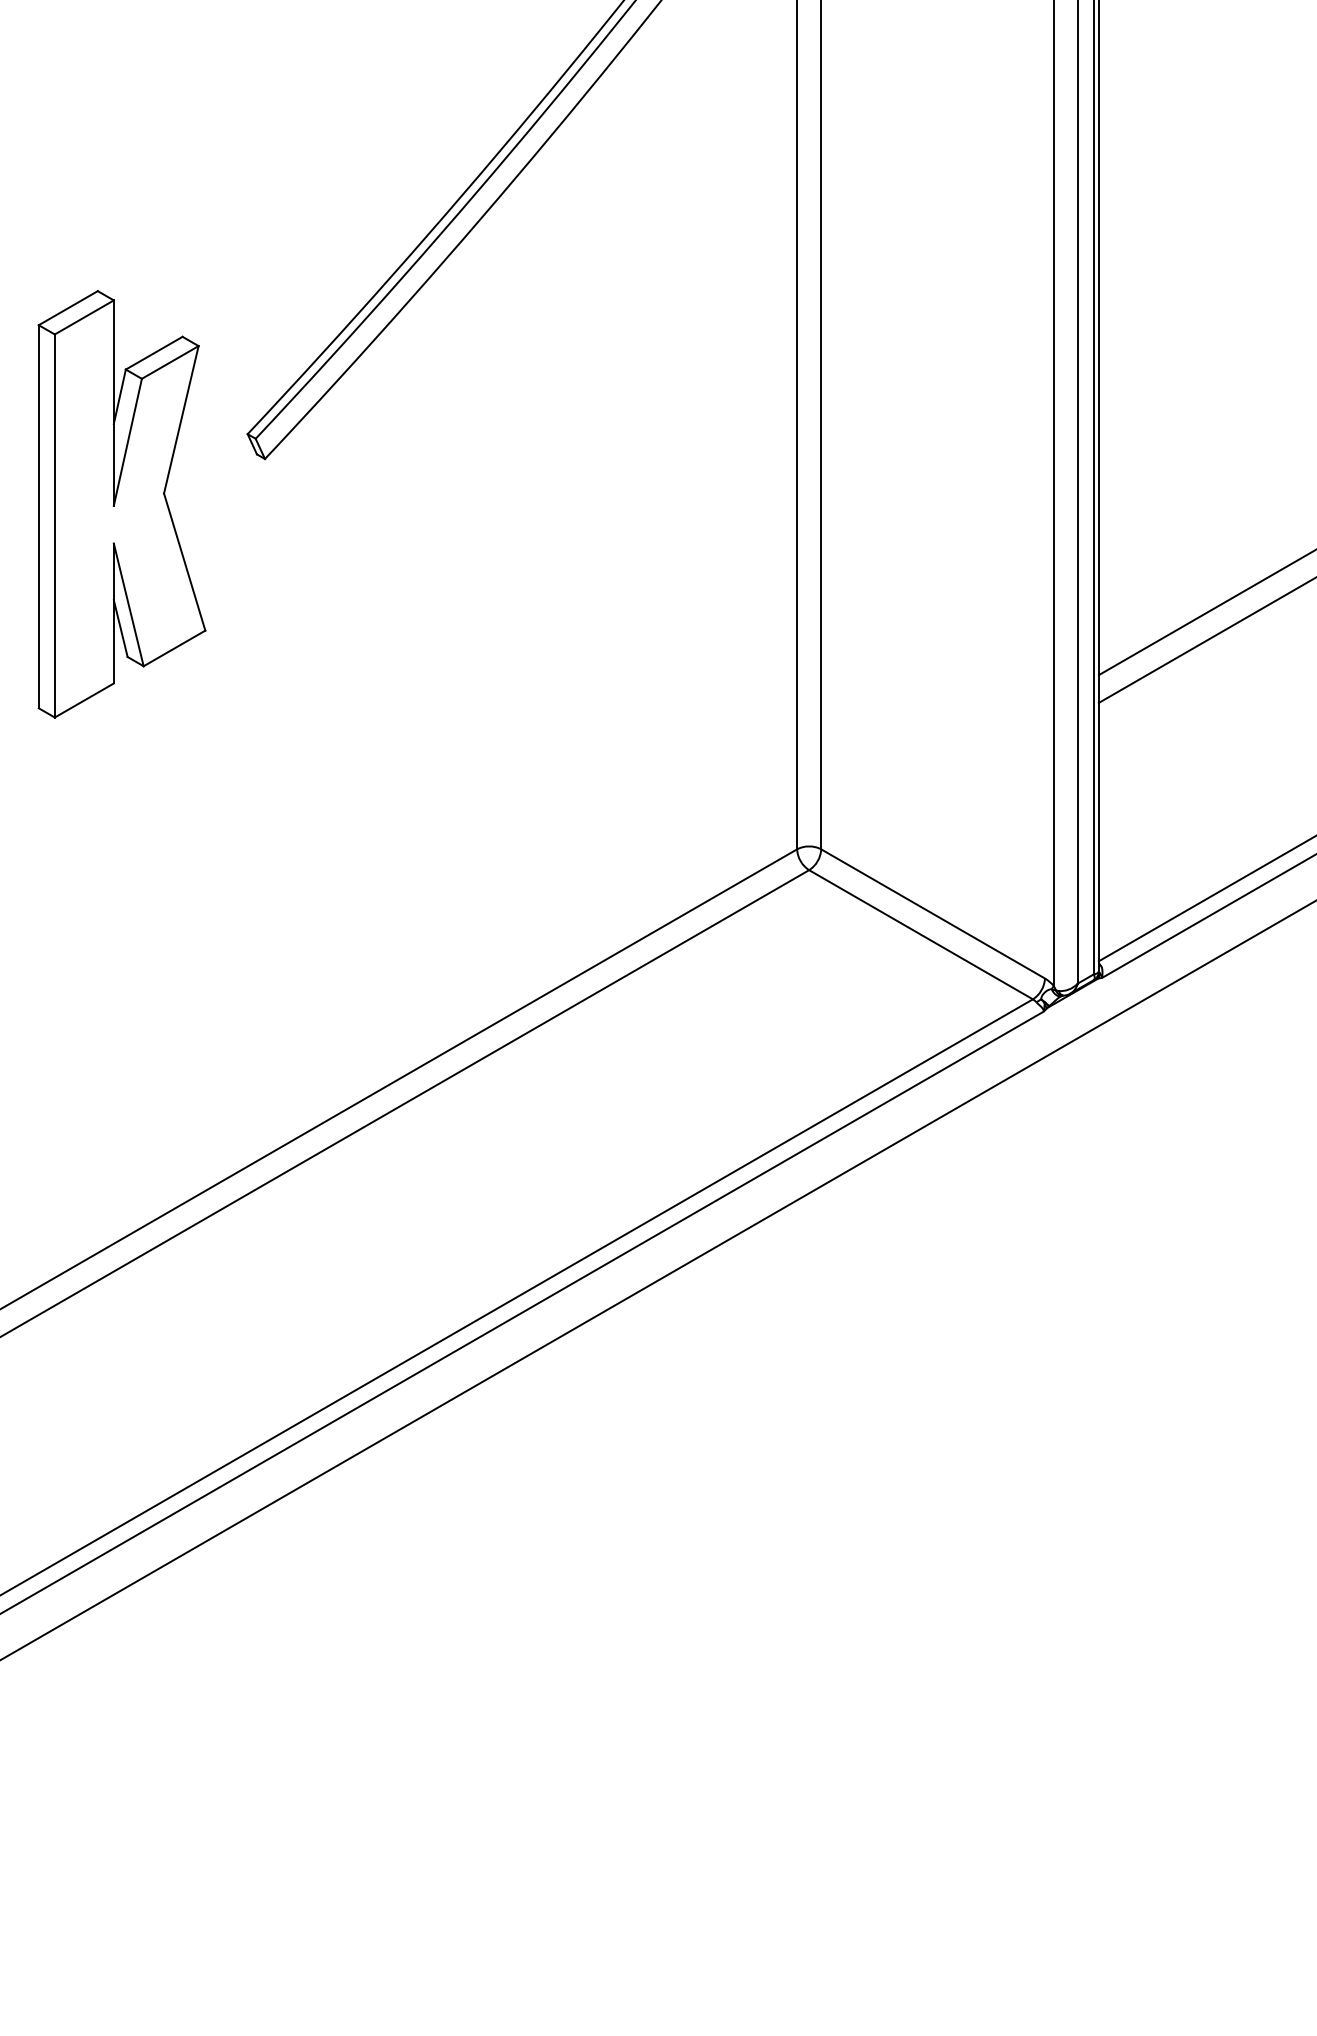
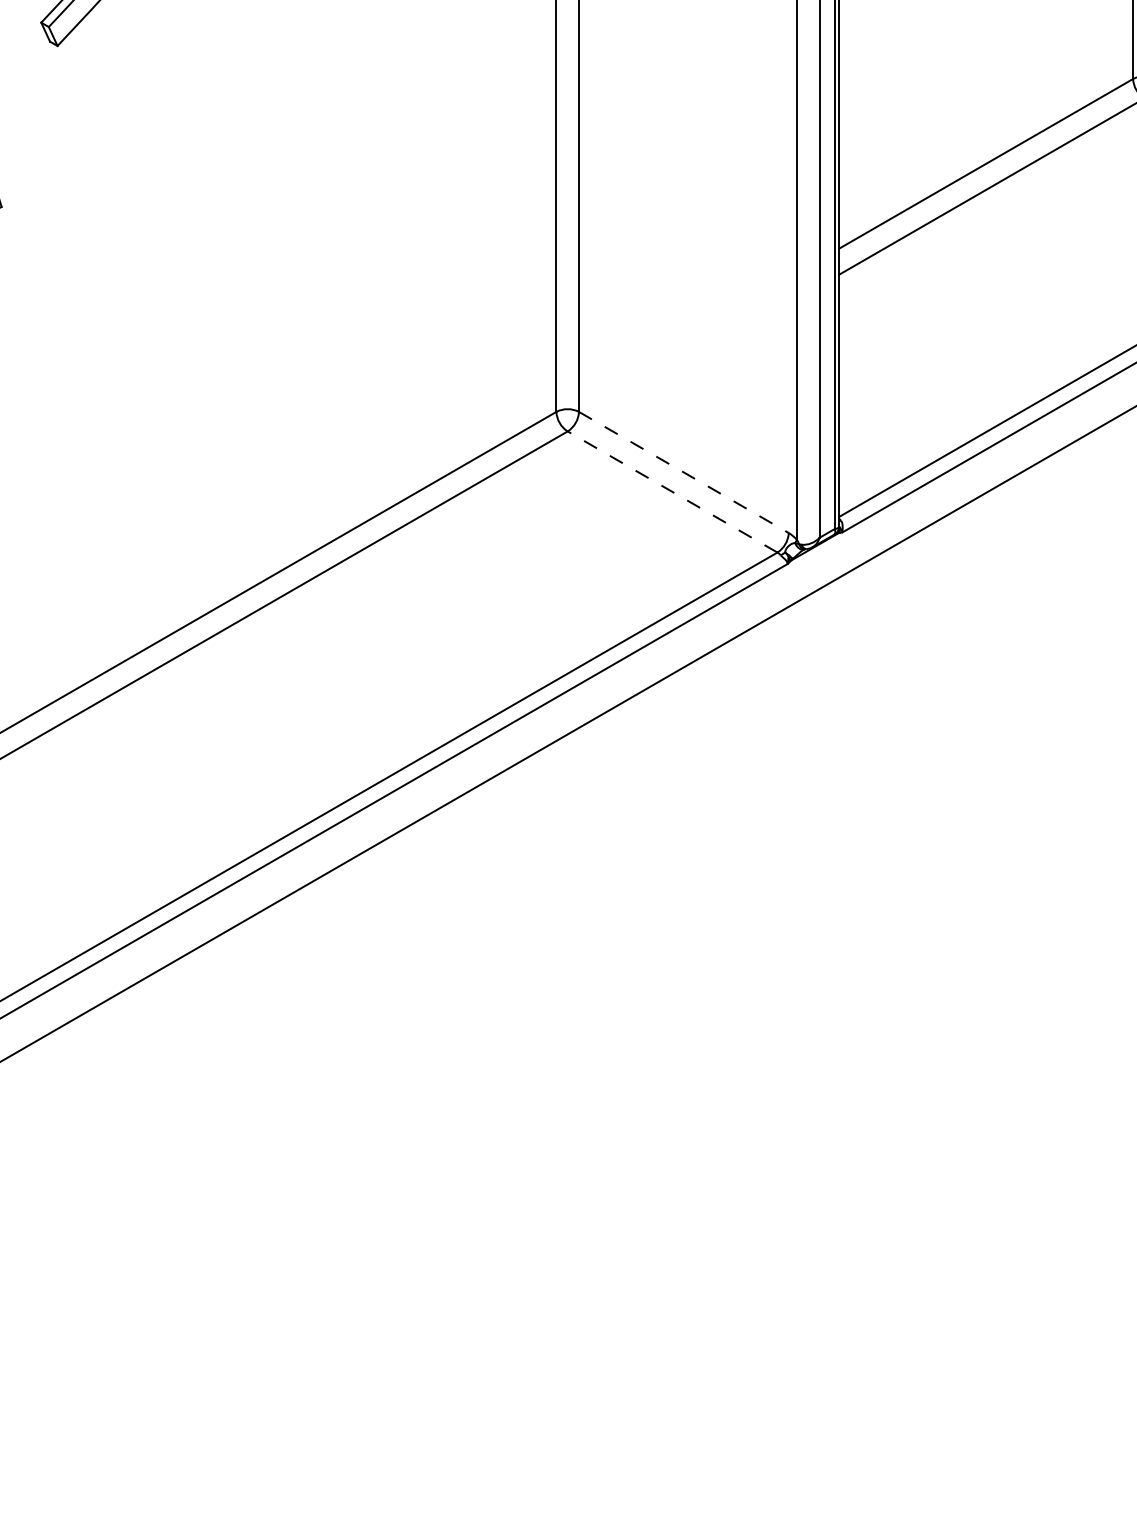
line: (933, 914) -> (684, 473), solid -> dashed
line: (920, 934) -> (672, 491), solid -> dashed

